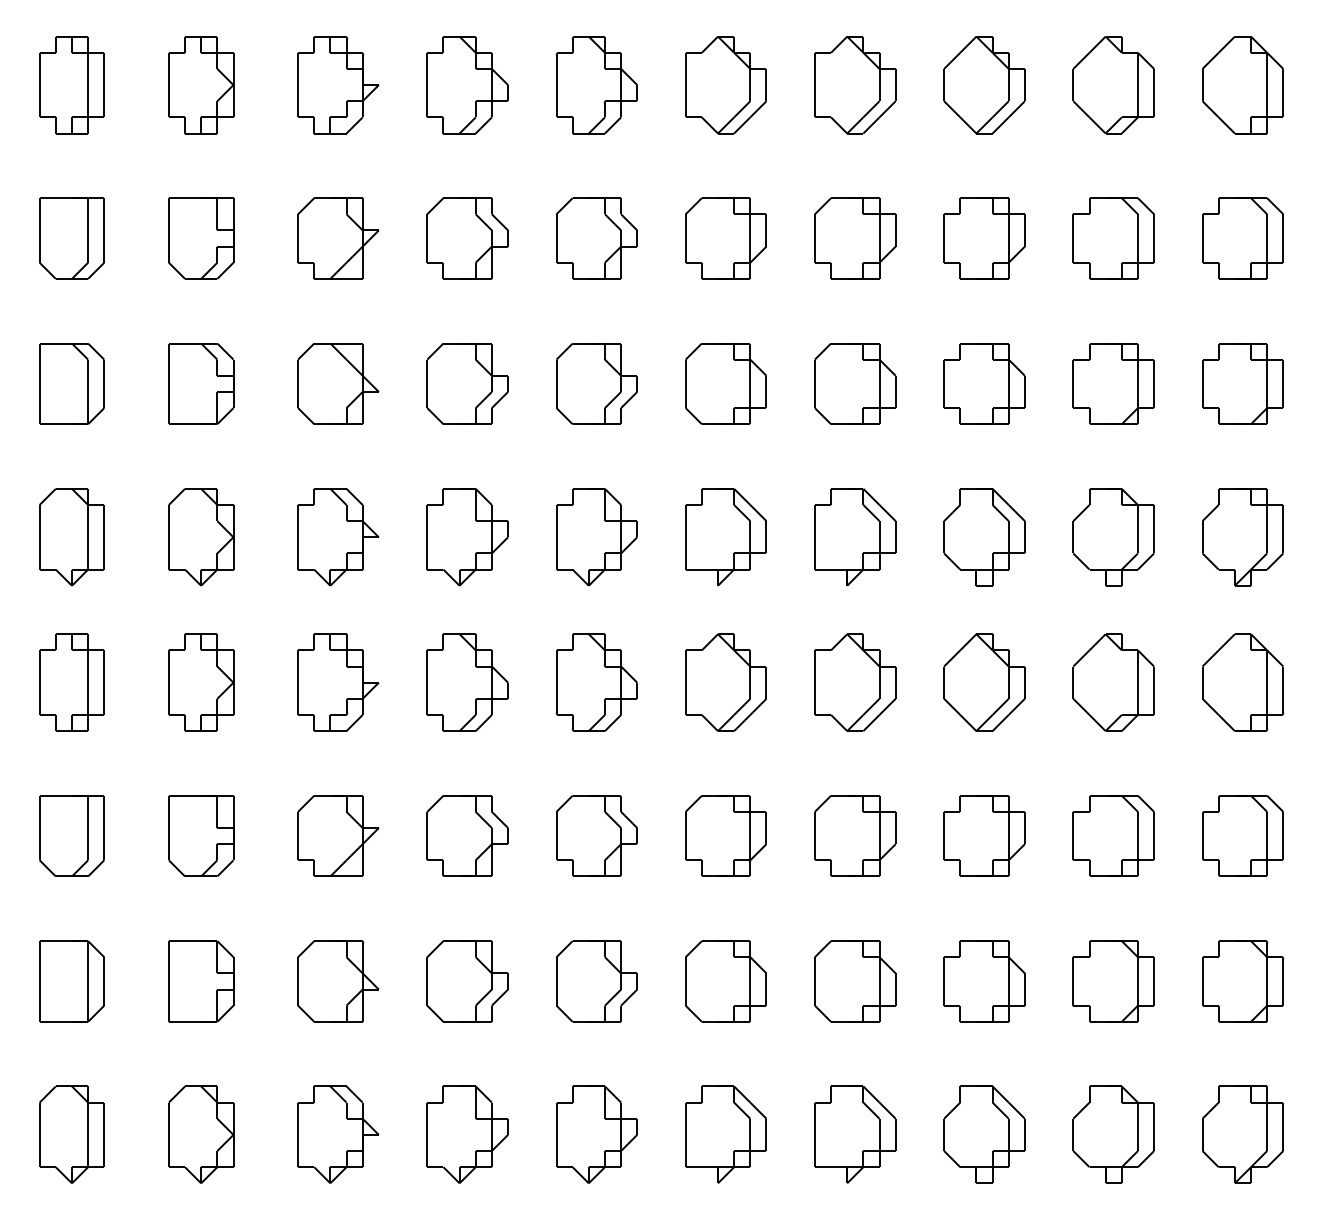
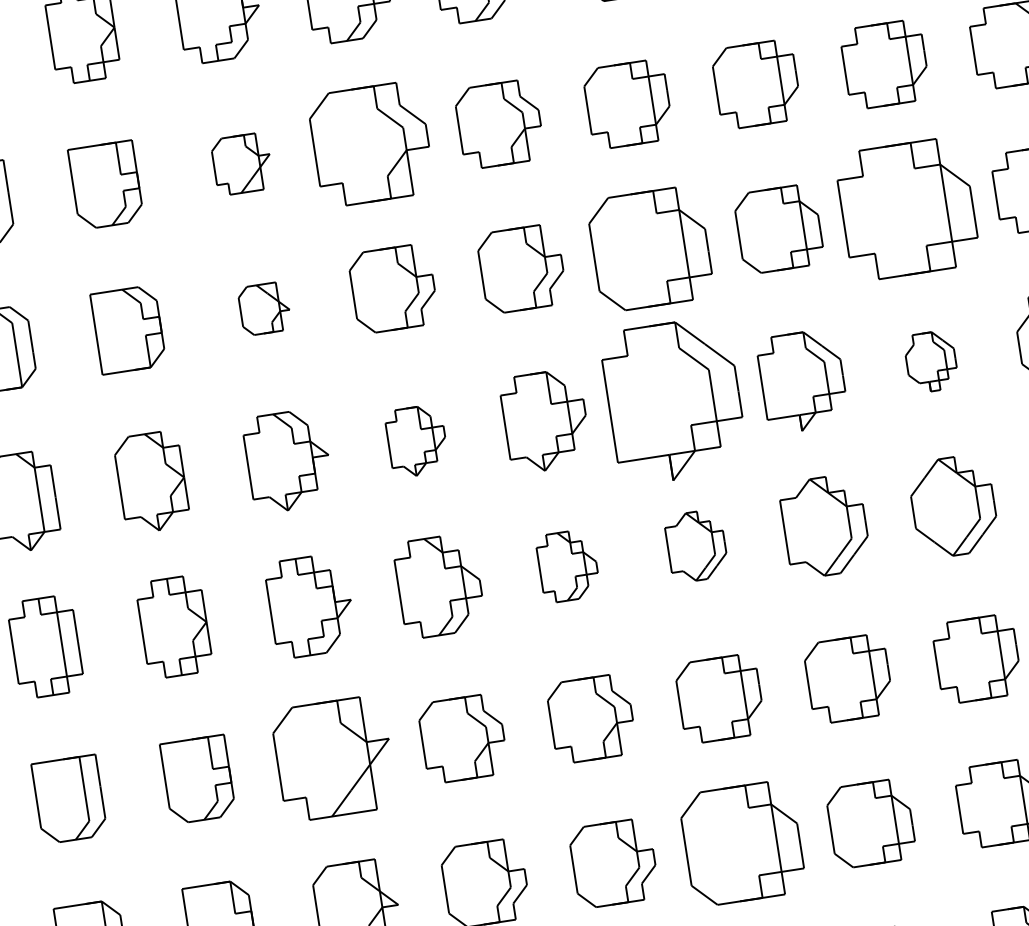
part: (338, 238) -> (242, 164), size x0.7
part: (467, 238) -> (370, 144), size x1.4
part: (338, 383) -> (264, 308), size x0.6
part: (725, 383) -> (649, 248), size x1.4
part: (984, 383) -> (907, 208), size x1.6
part: (467, 537) -> (417, 441), size x0.7
part: (725, 537) -> (673, 401), size x1.6
part: (984, 537) -> (931, 361), size x0.6
part: (596, 682) -> (567, 565), size x0.7
part: (725, 682) -> (695, 546), size x0.7
part: (338, 835) -> (334, 757), size x1.4
part: (725, 981) -> (742, 843), size x1.4

